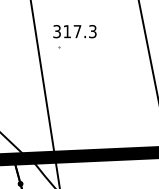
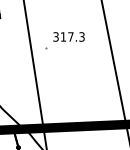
text: (74, 30) -> (68, 36), moved

